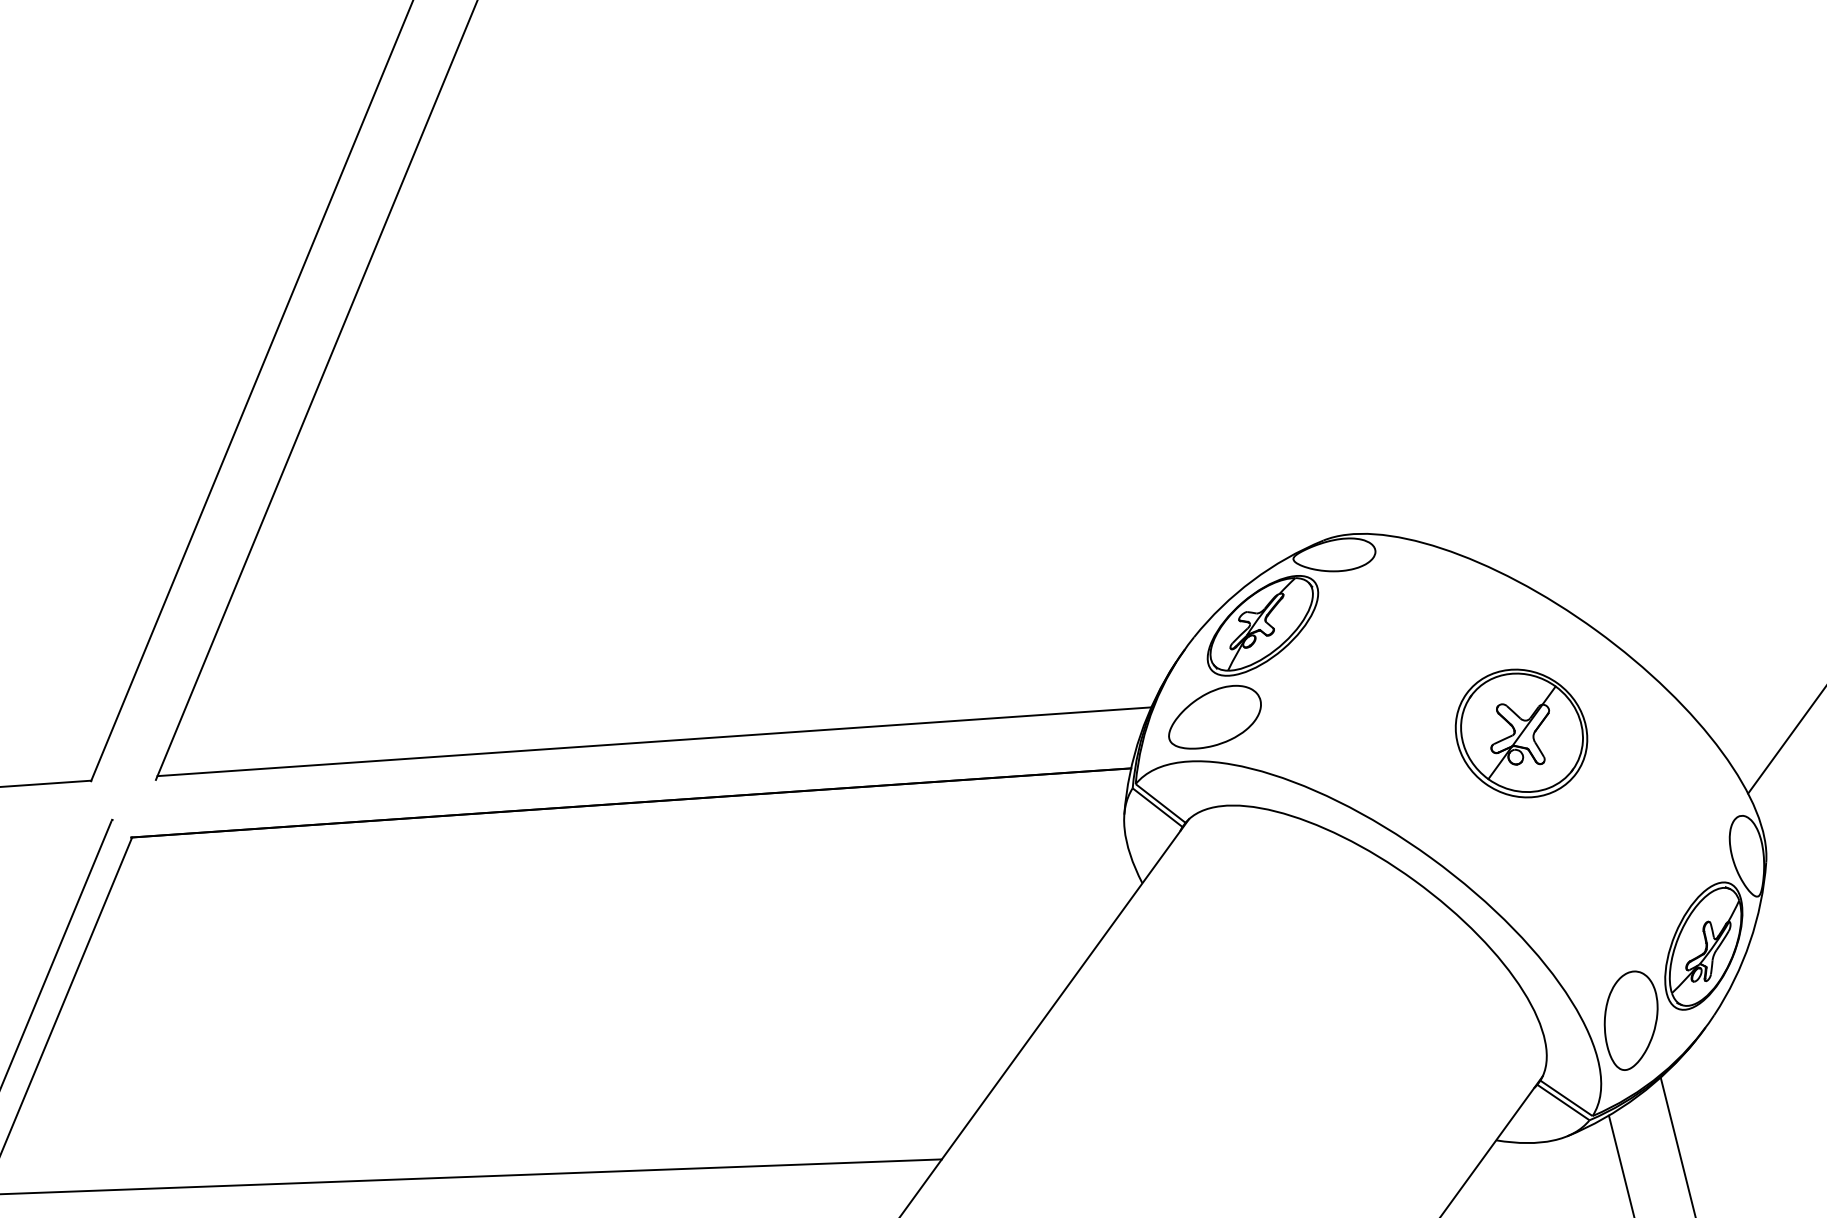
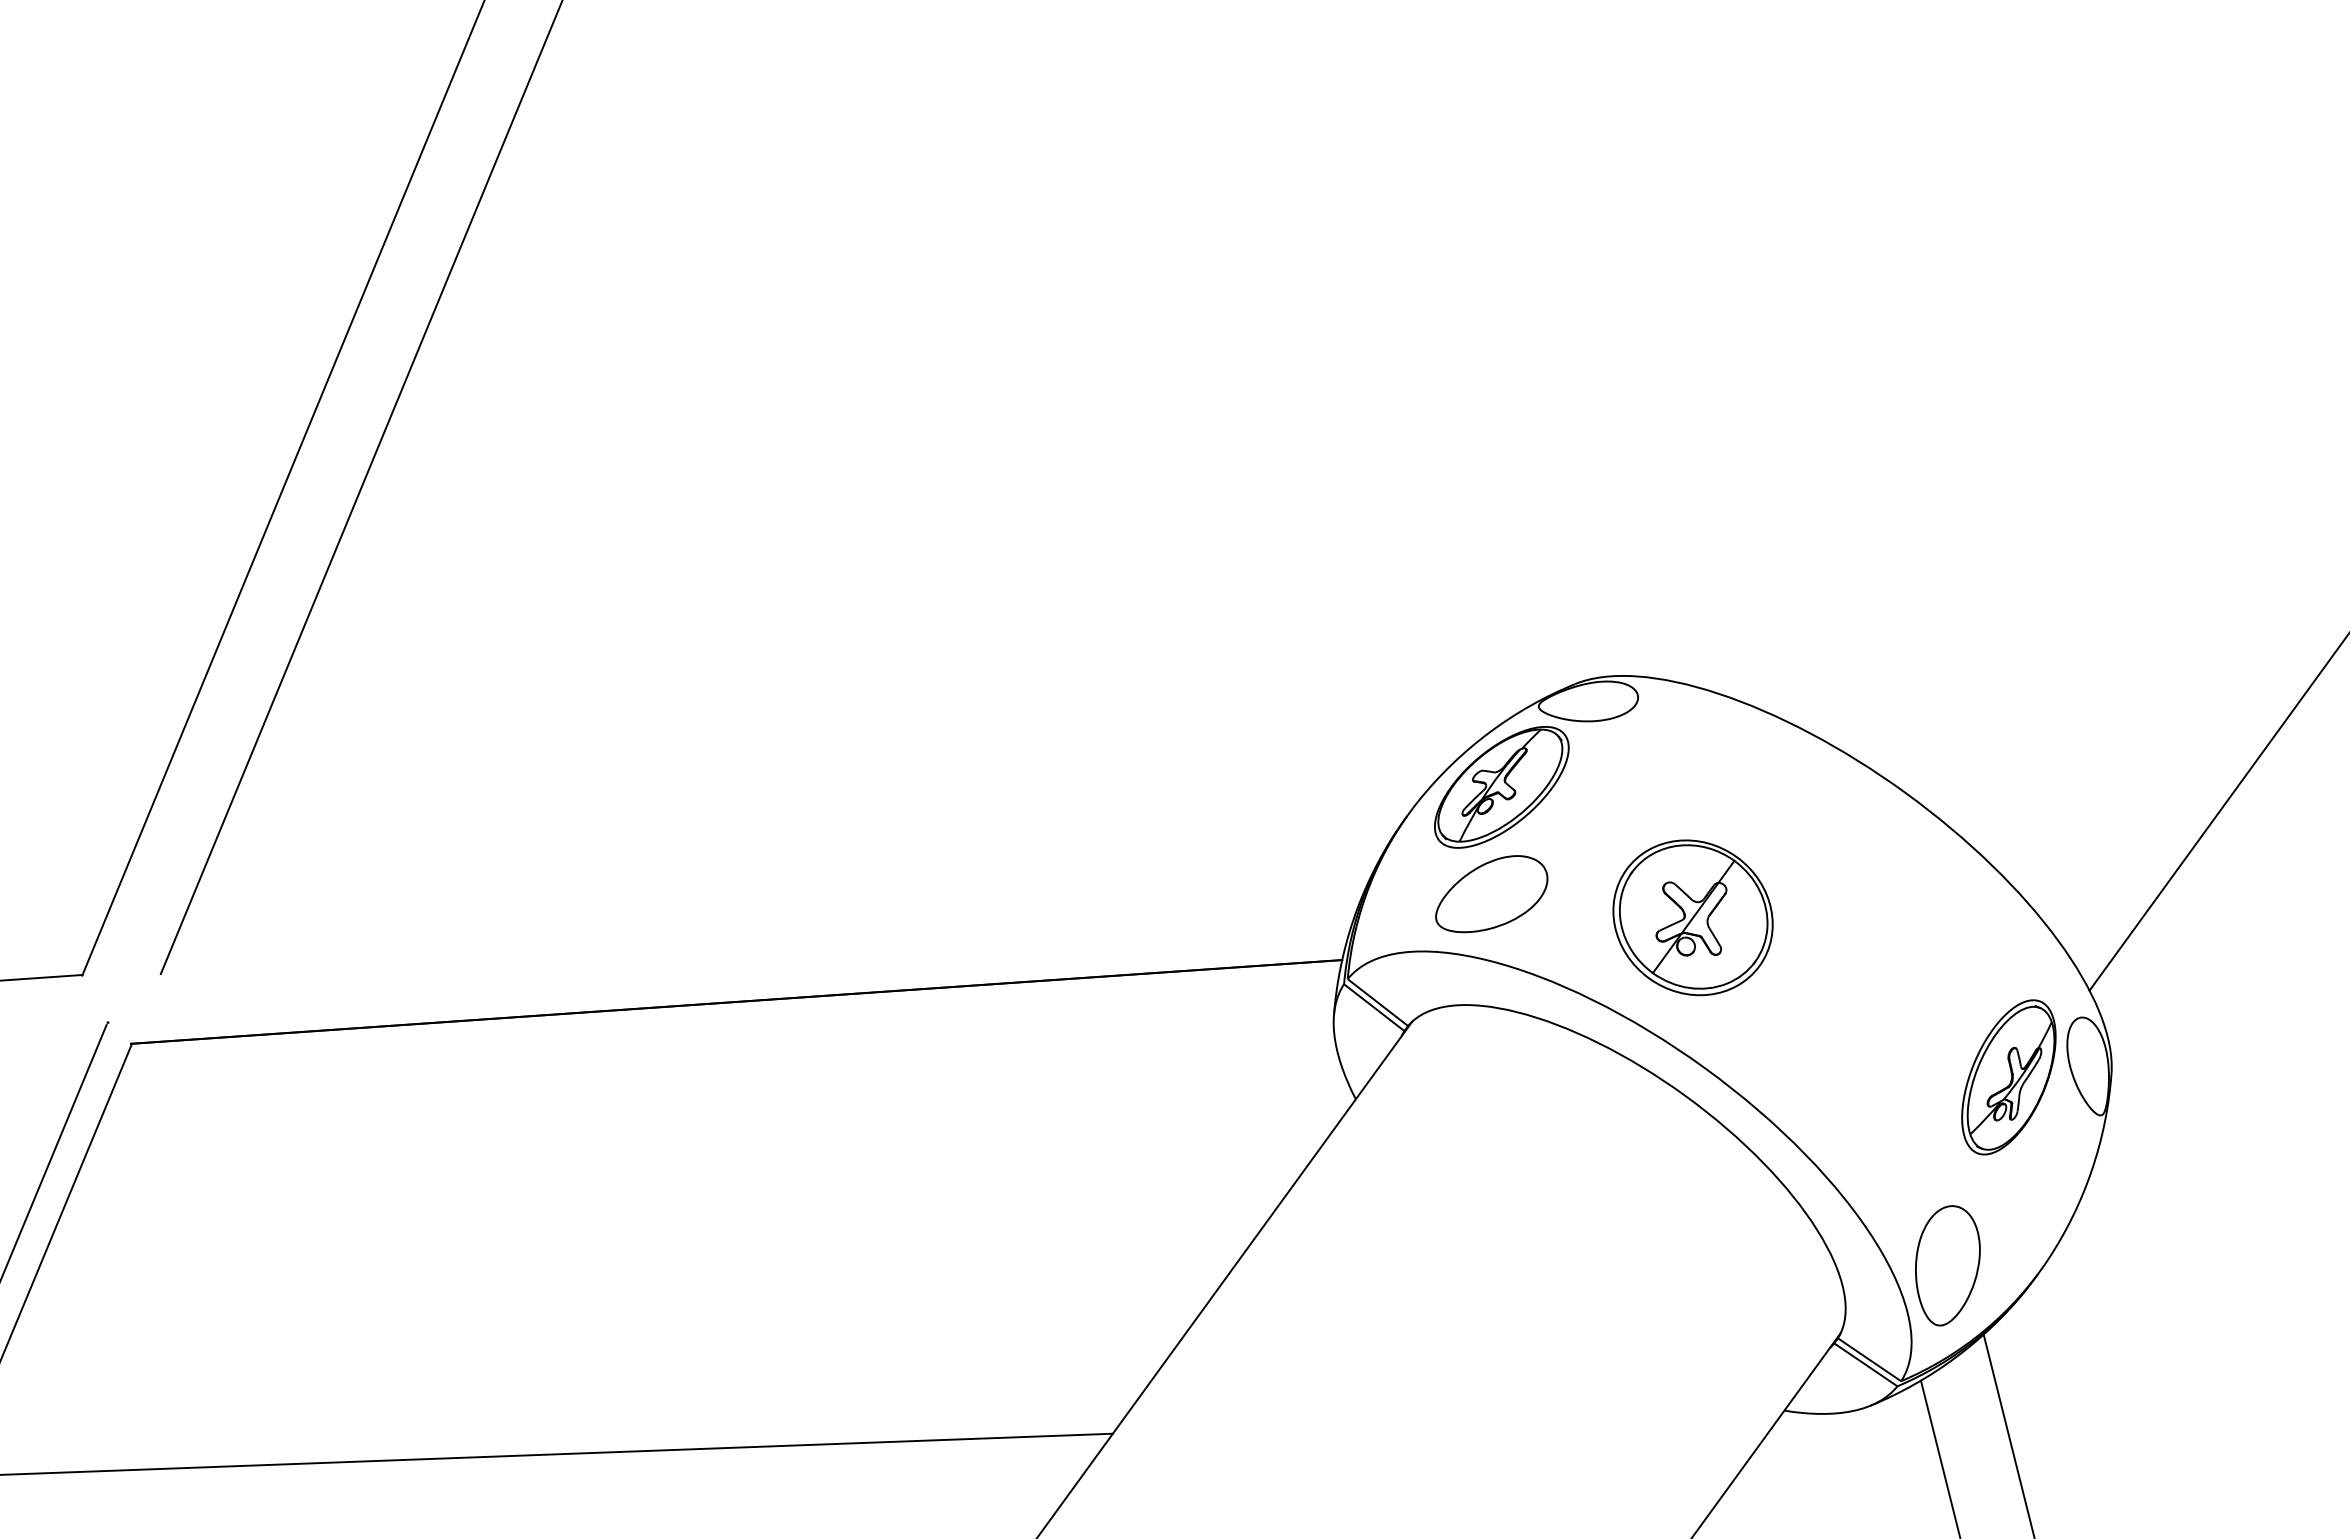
part: (1214, 717) -> (1491, 894), moved
part: (1521, 733) -> (1692, 917), moved
line: (654, 741) -> (764, 927), removed
part: (1703, 946) -> (2008, 1077), moved

